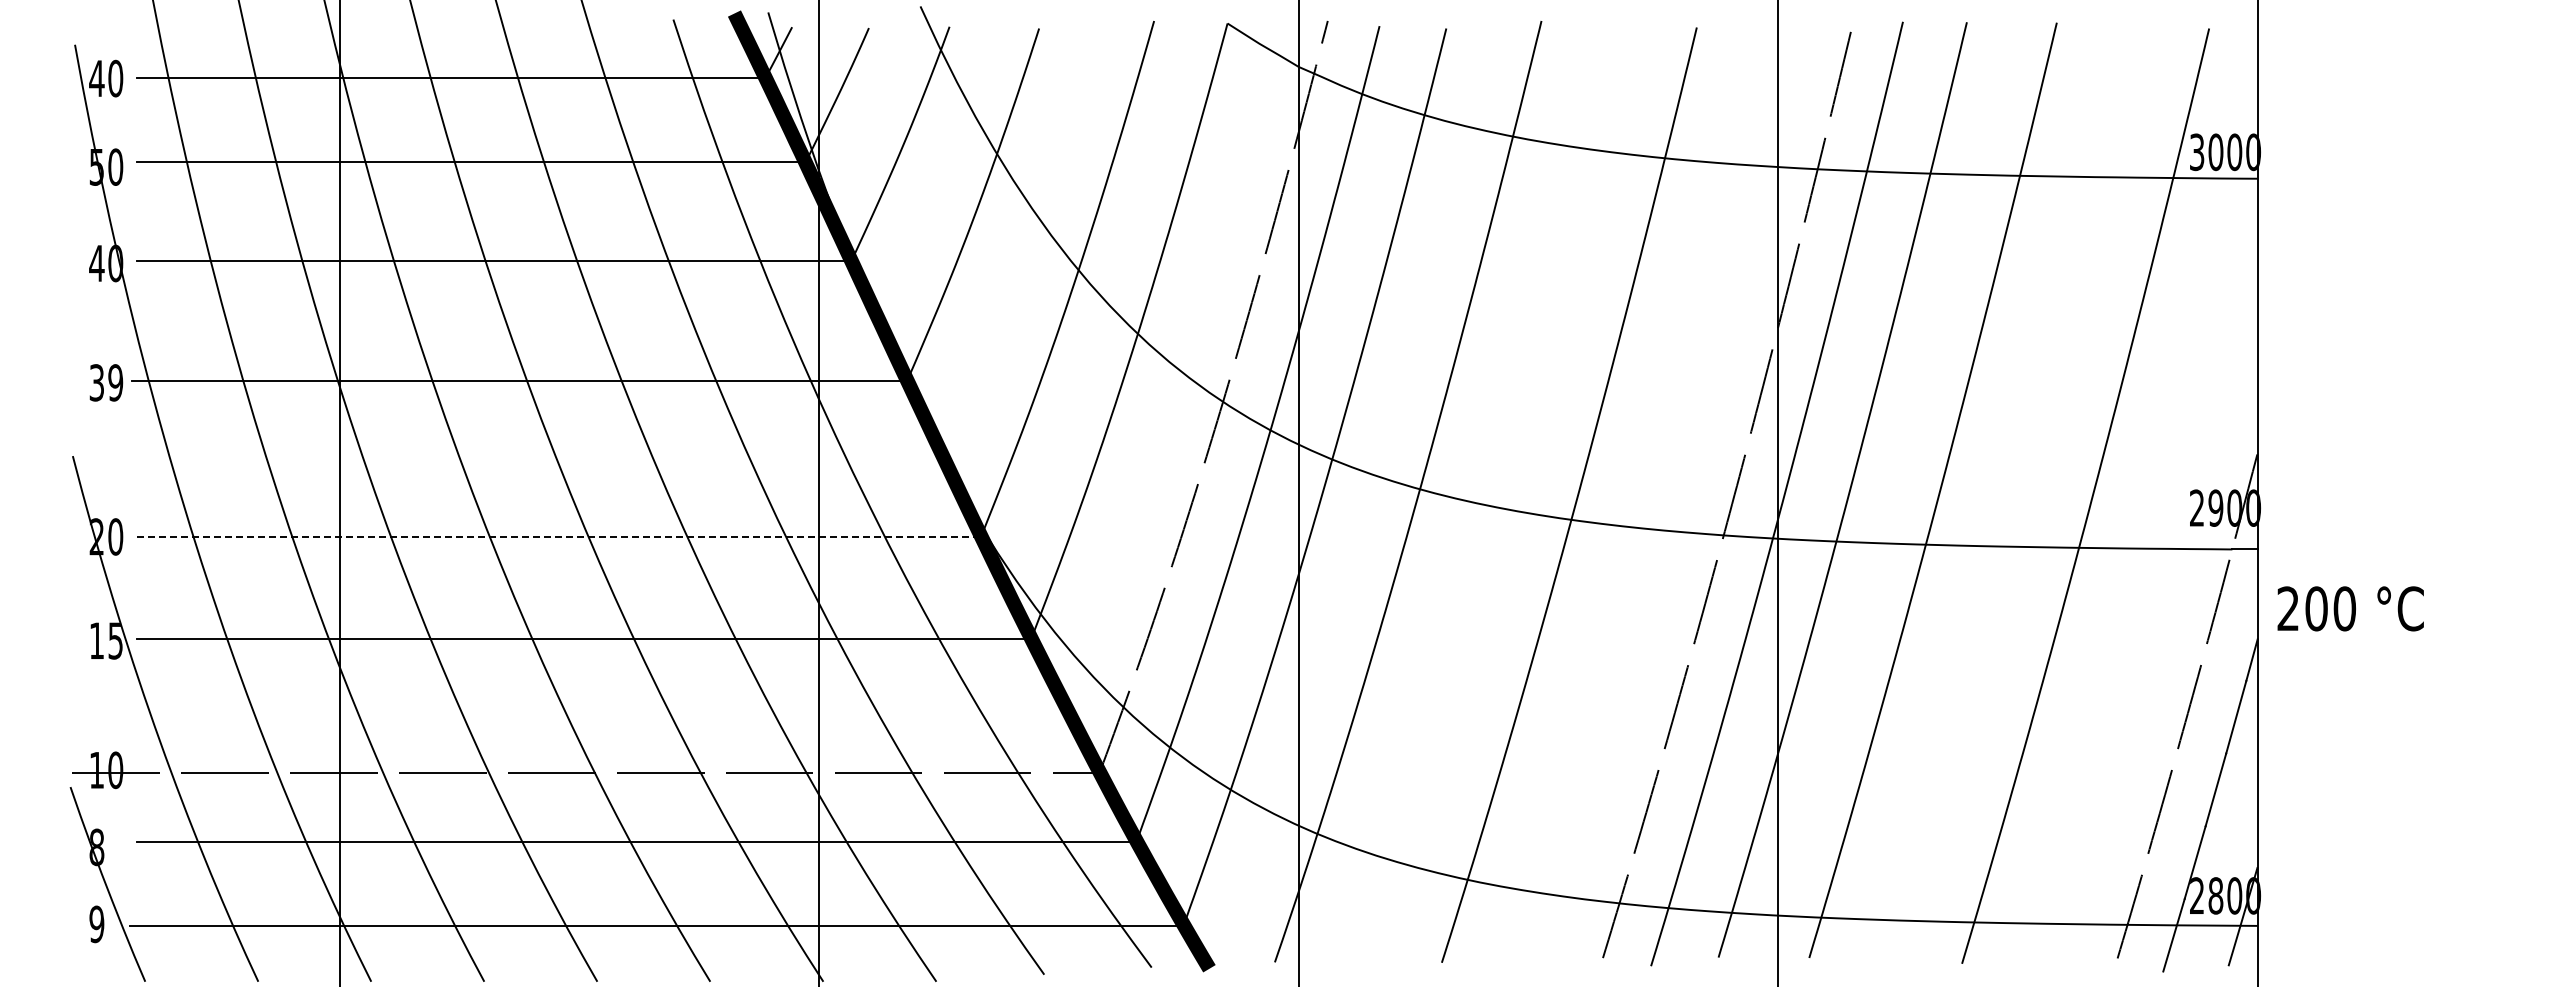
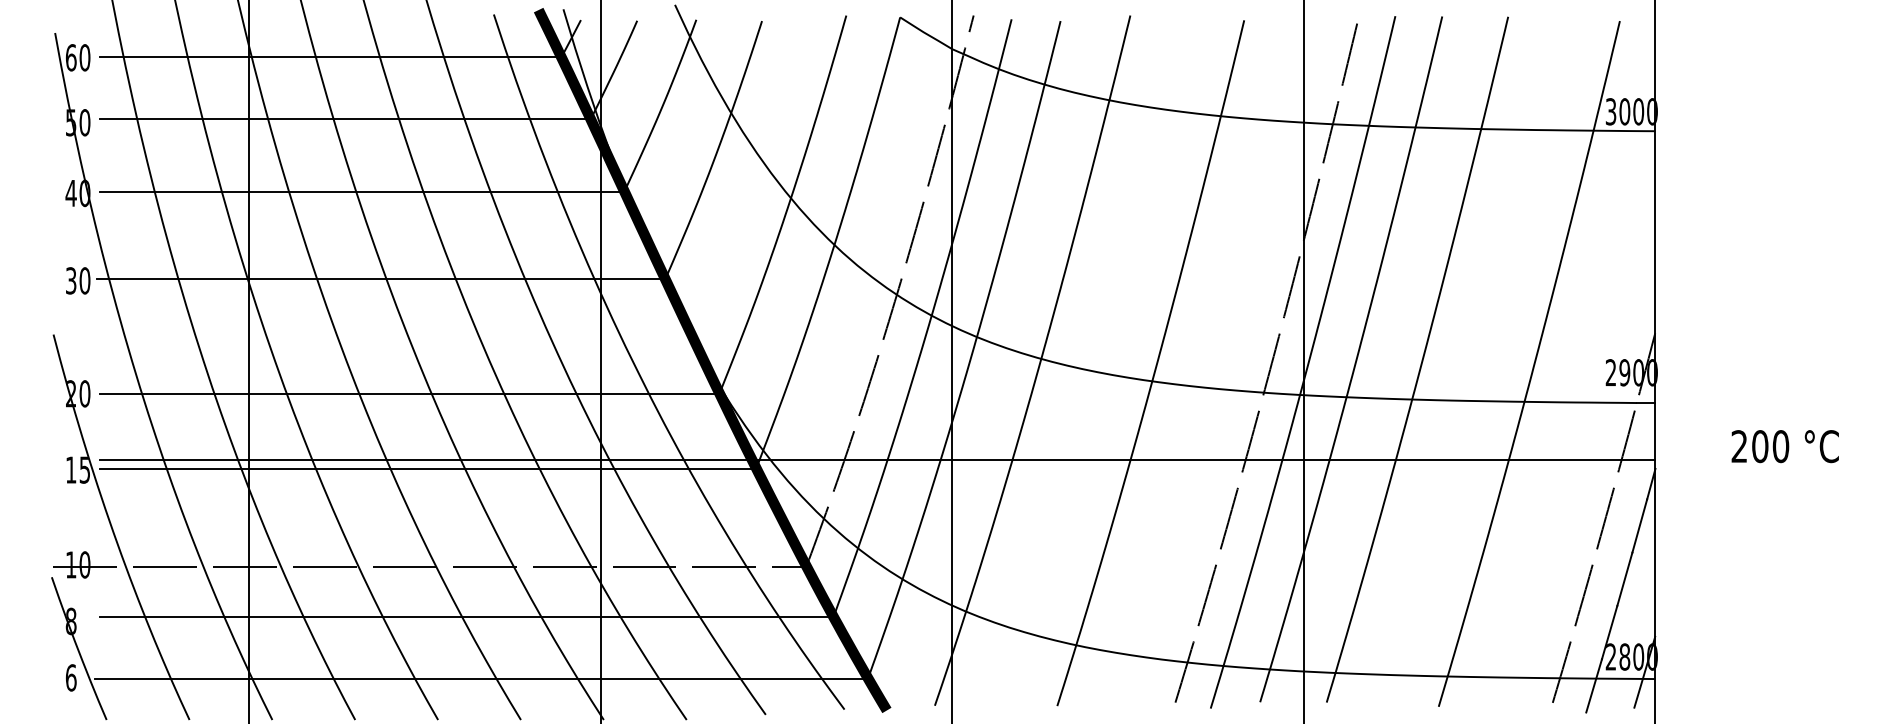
text: (96, 78) -> (70, 57), 40 -> 60
text: (115, 382) -> (84, 280), 39 -> 30
line: (559, 536) -> (410, 393), dashed -> solid
text: (2350, 608) -> (1785, 446), moved
line: (1196, 626) -> (877, 459), added
text: (96, 924) -> (70, 678), 9 -> 6

